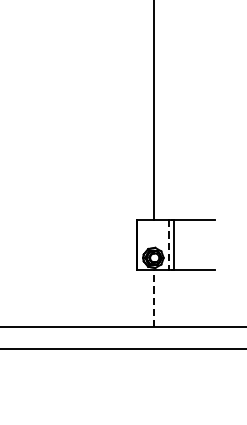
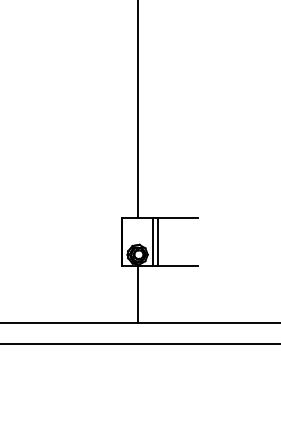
line: (168, 245) -> (152, 242), dashed -> solid
line: (153, 297) -> (137, 293), dashed -> solid

